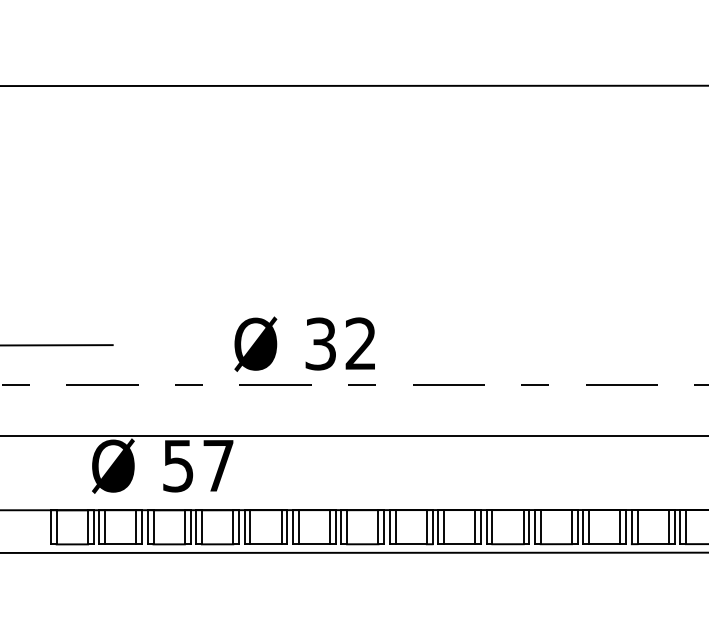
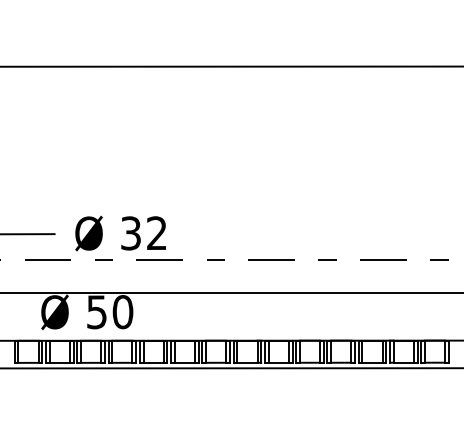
text: (304, 344) -> (120, 233), moved
text: (217, 466) -> (122, 312), 57 -> 50

